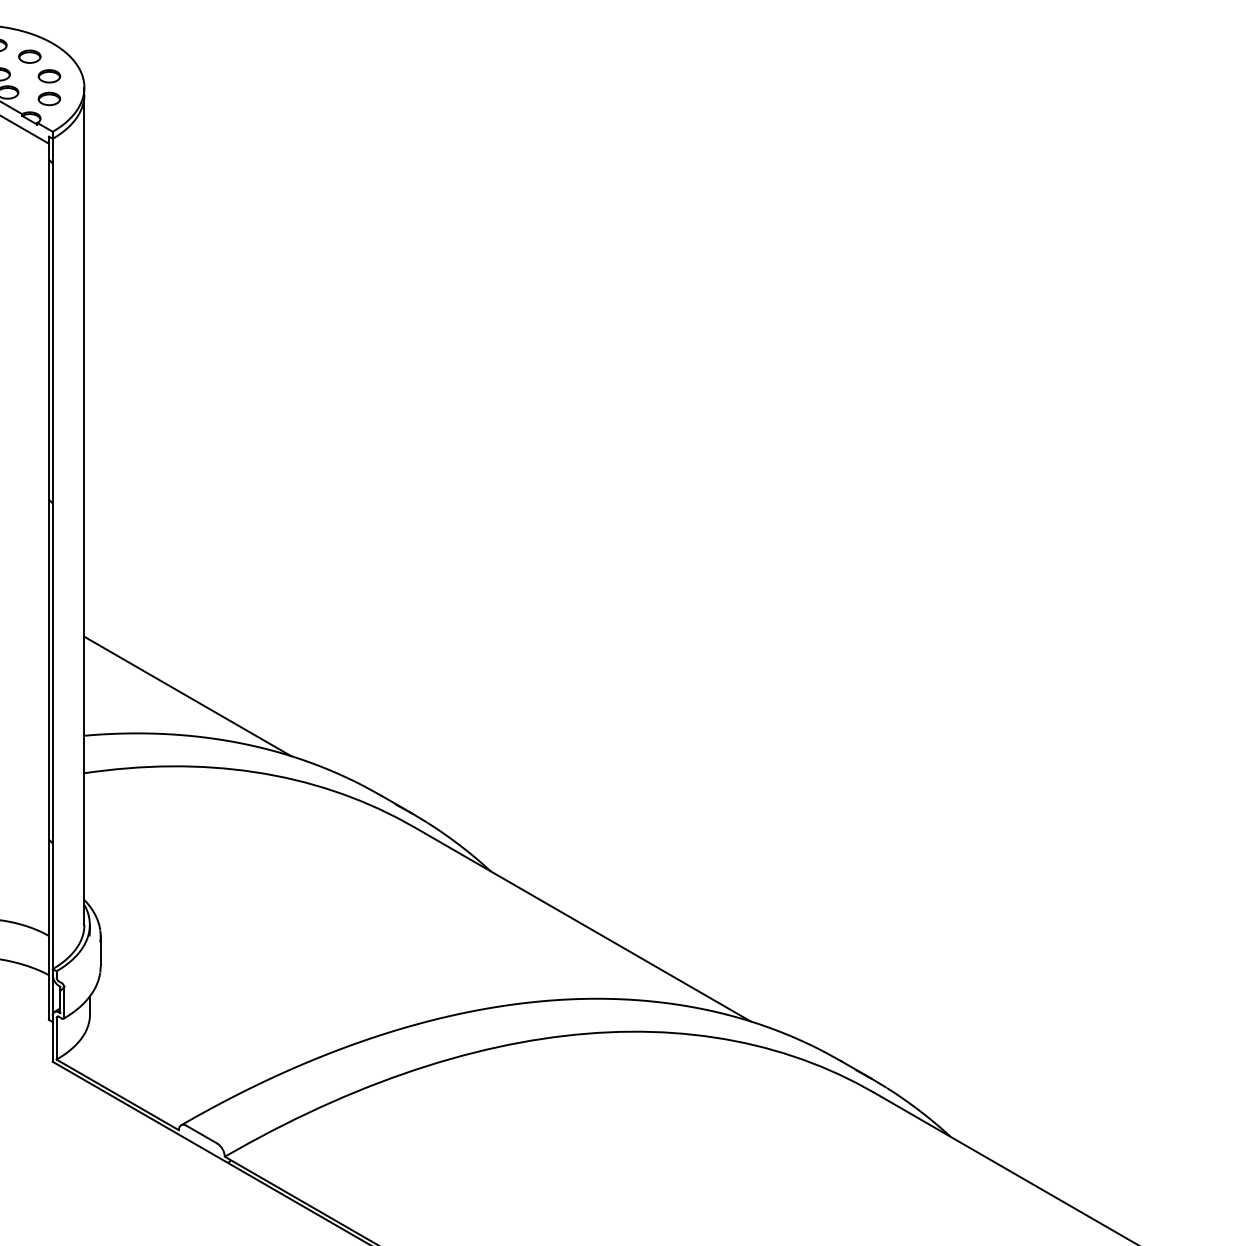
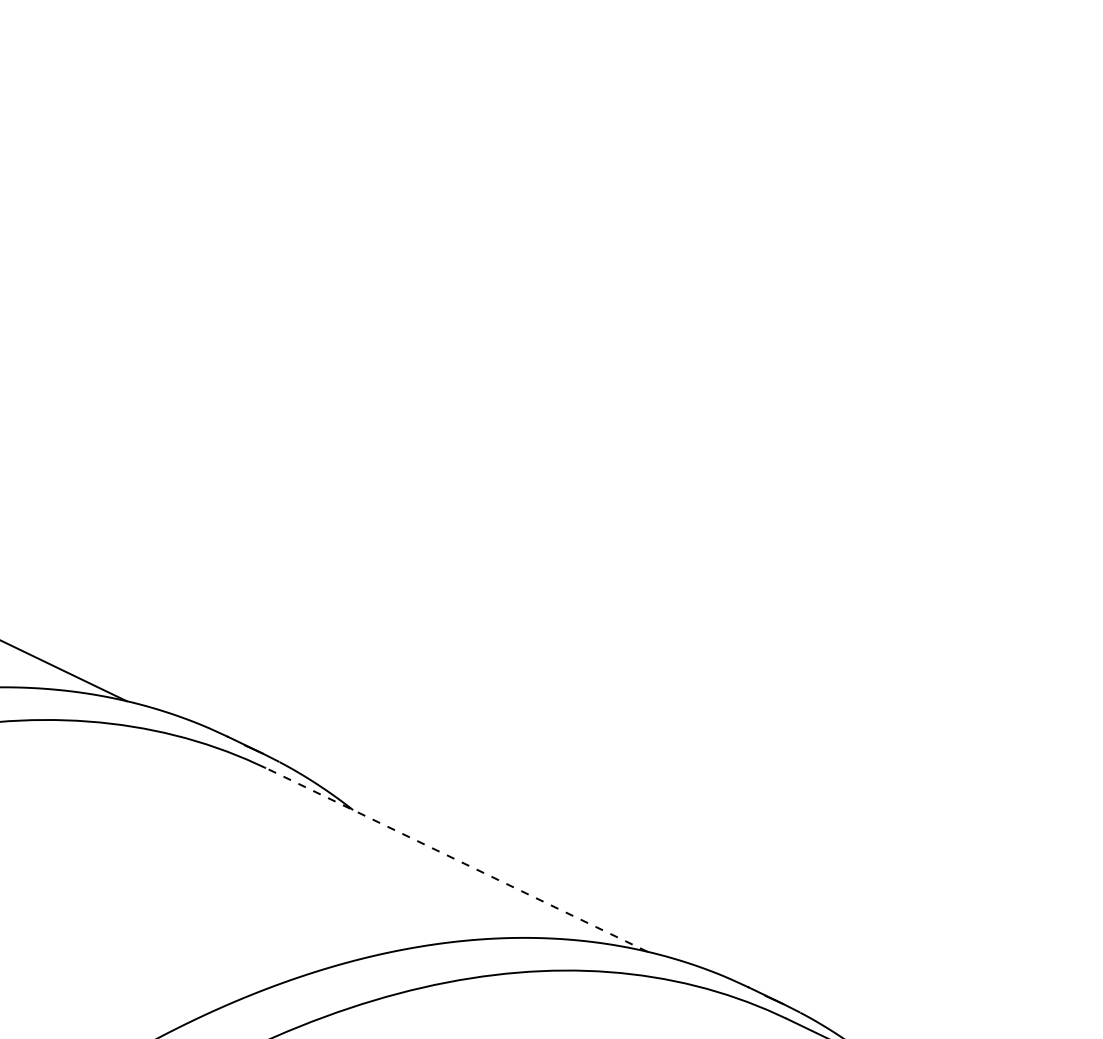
line: (582, 924) -> (456, 860), solid -> dashed

